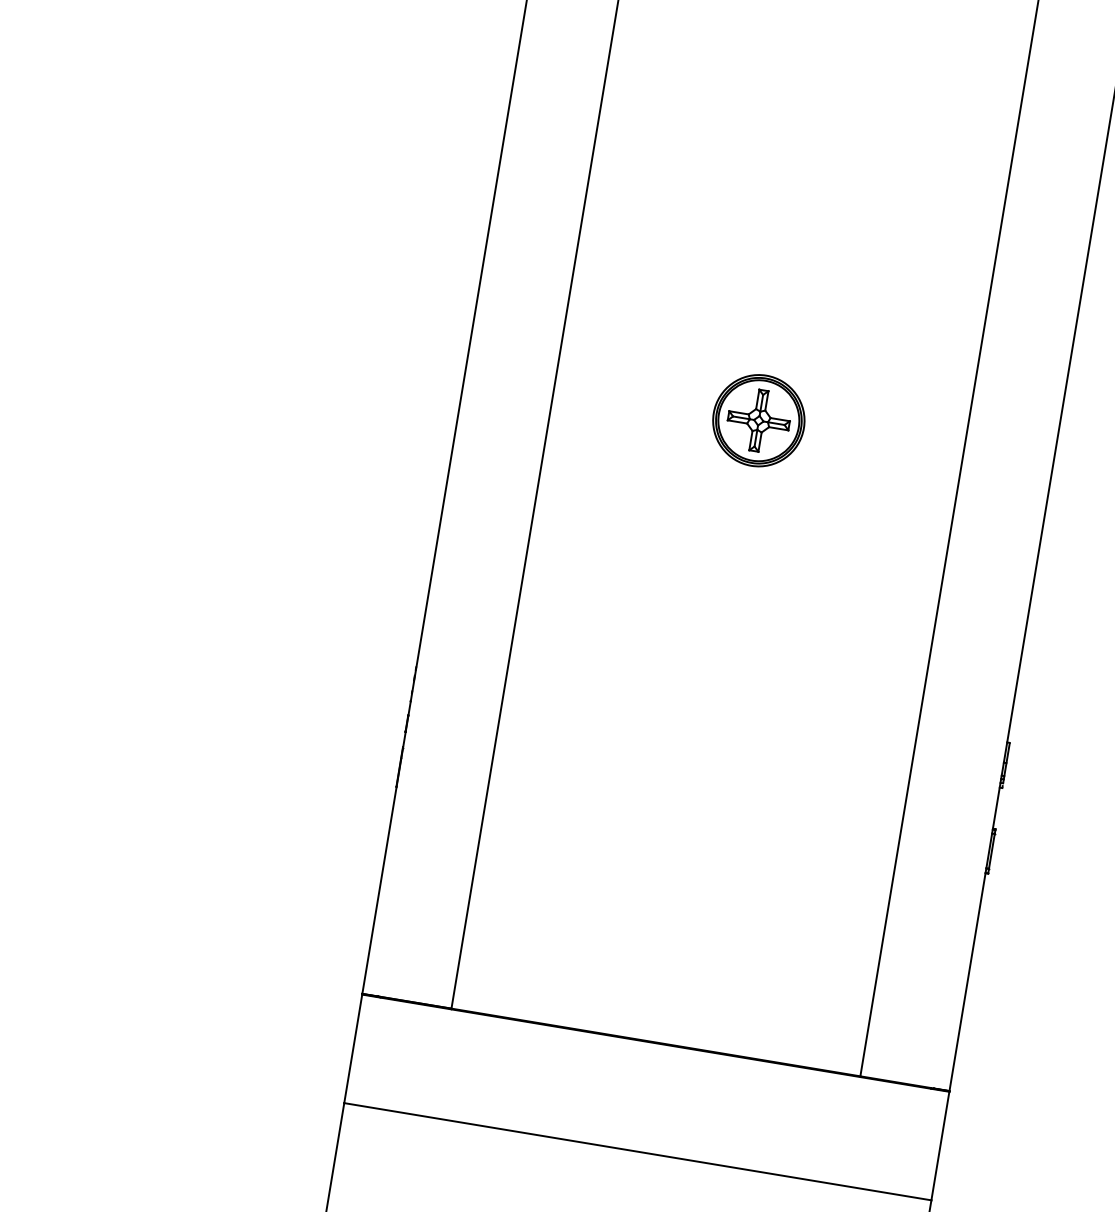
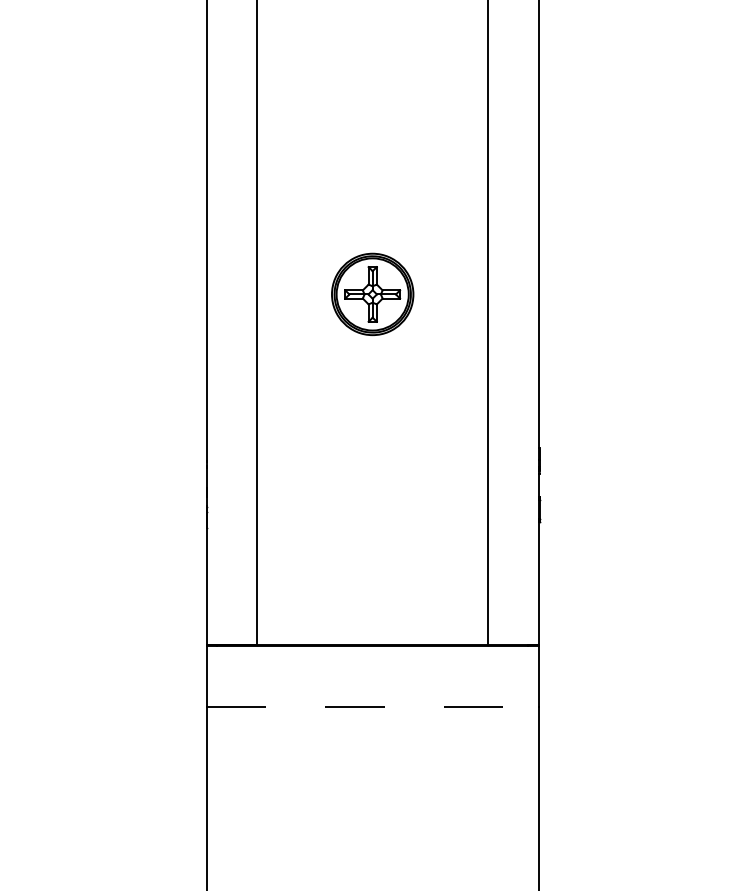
part: (758, 419) -> (372, 293), size x1.6
line: (637, 1150) -> (372, 706), solid -> dashed

